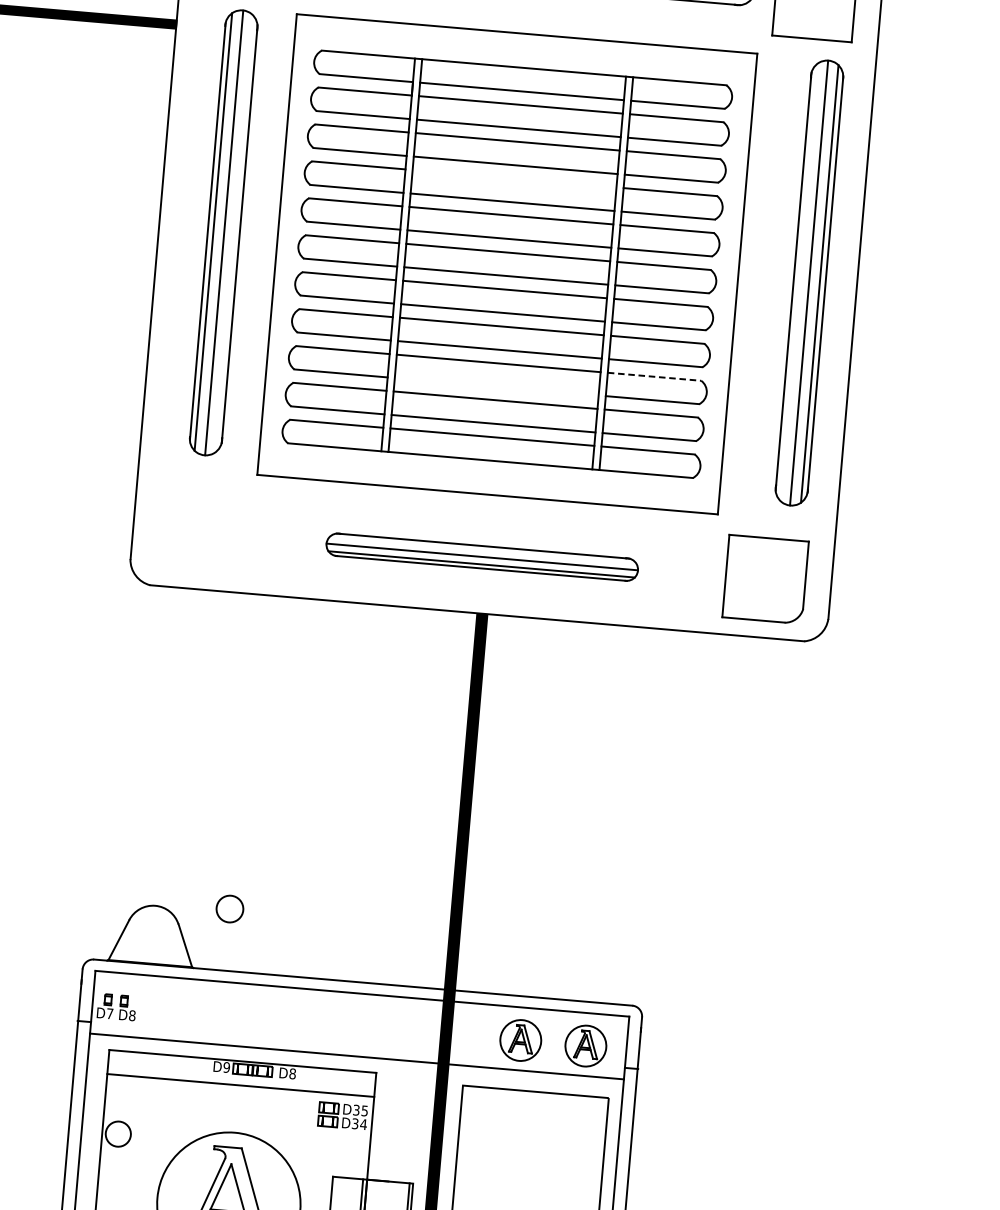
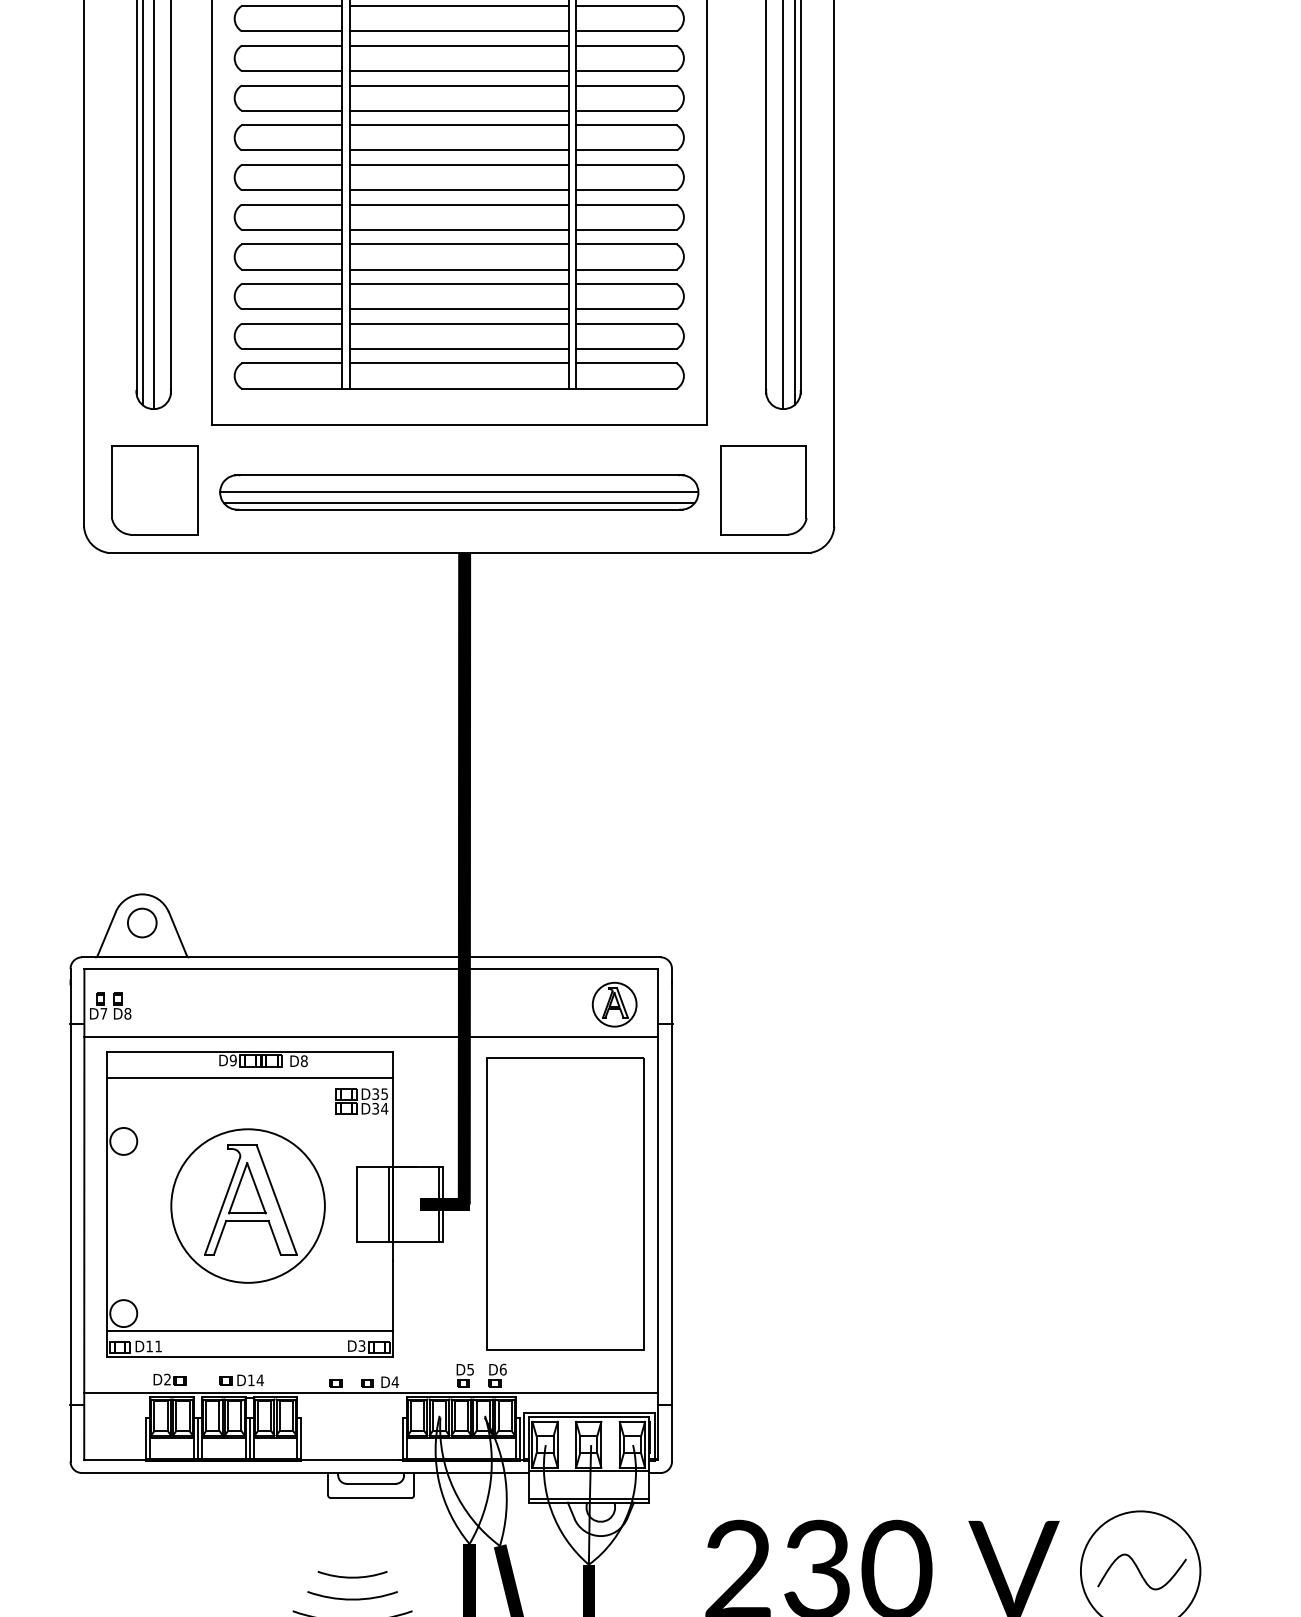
line: (513, 178) -> (458, 85), added
line: (655, 377) -> (627, 284), dashed -> solid
line: (496, 386) -> (458, 309), added
part: (198, 531) -> (154, 490), added
part: (482, 557) -> (459, 492), size x1.43
circle: (230, 908) -> (142, 922), moved
part: (520, 1040) -> (544, 1004), removed

